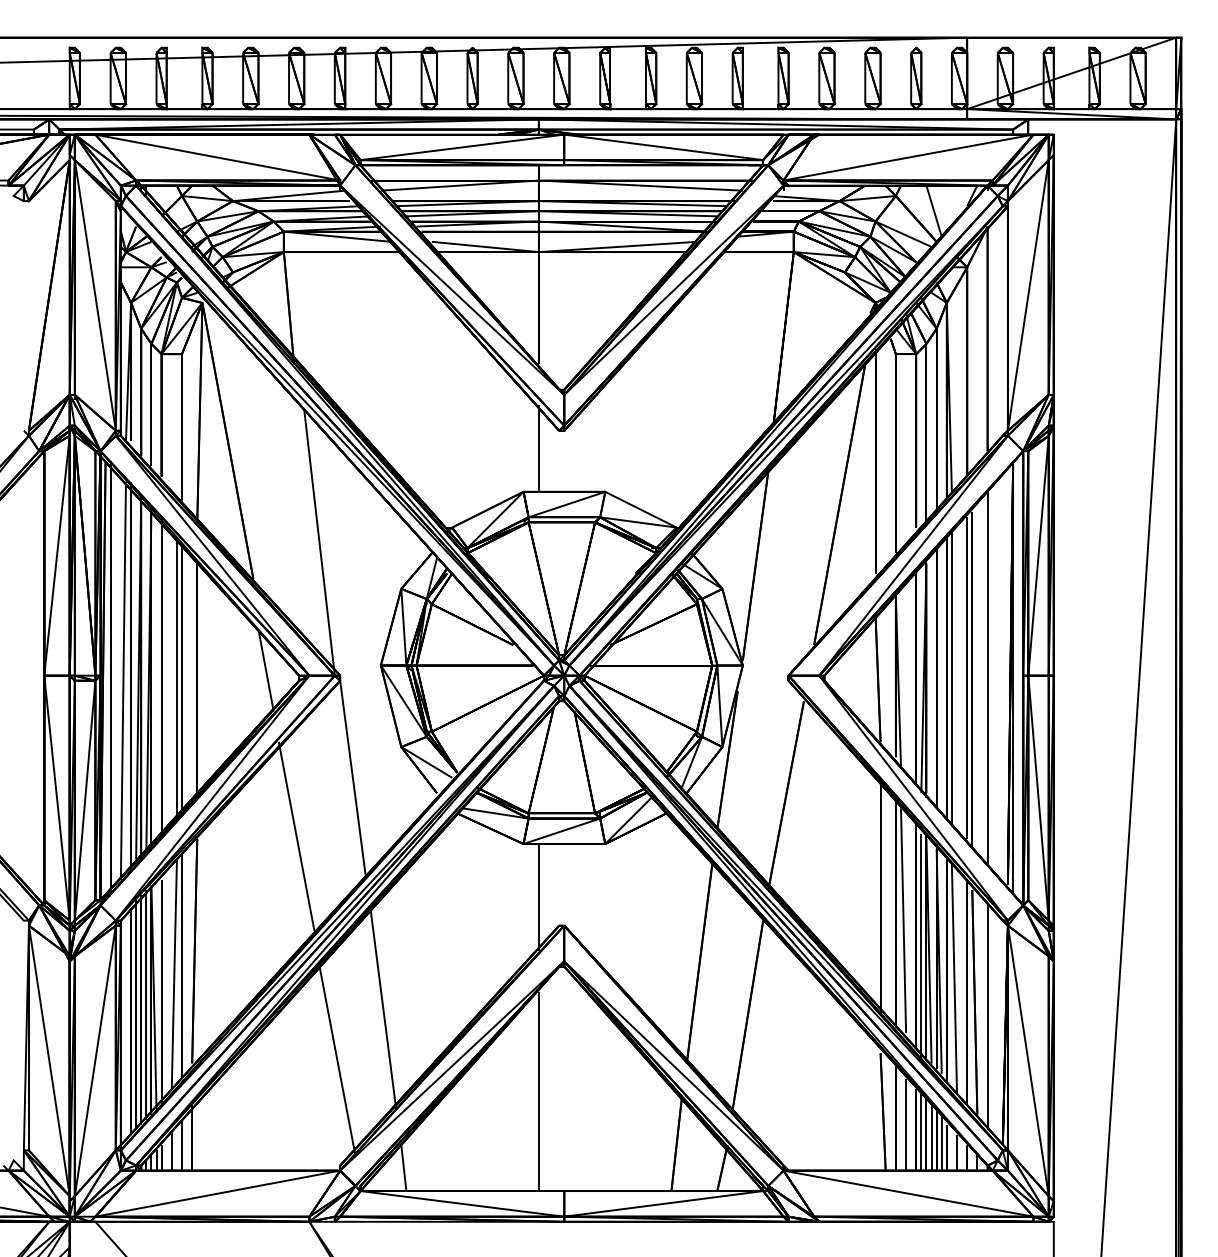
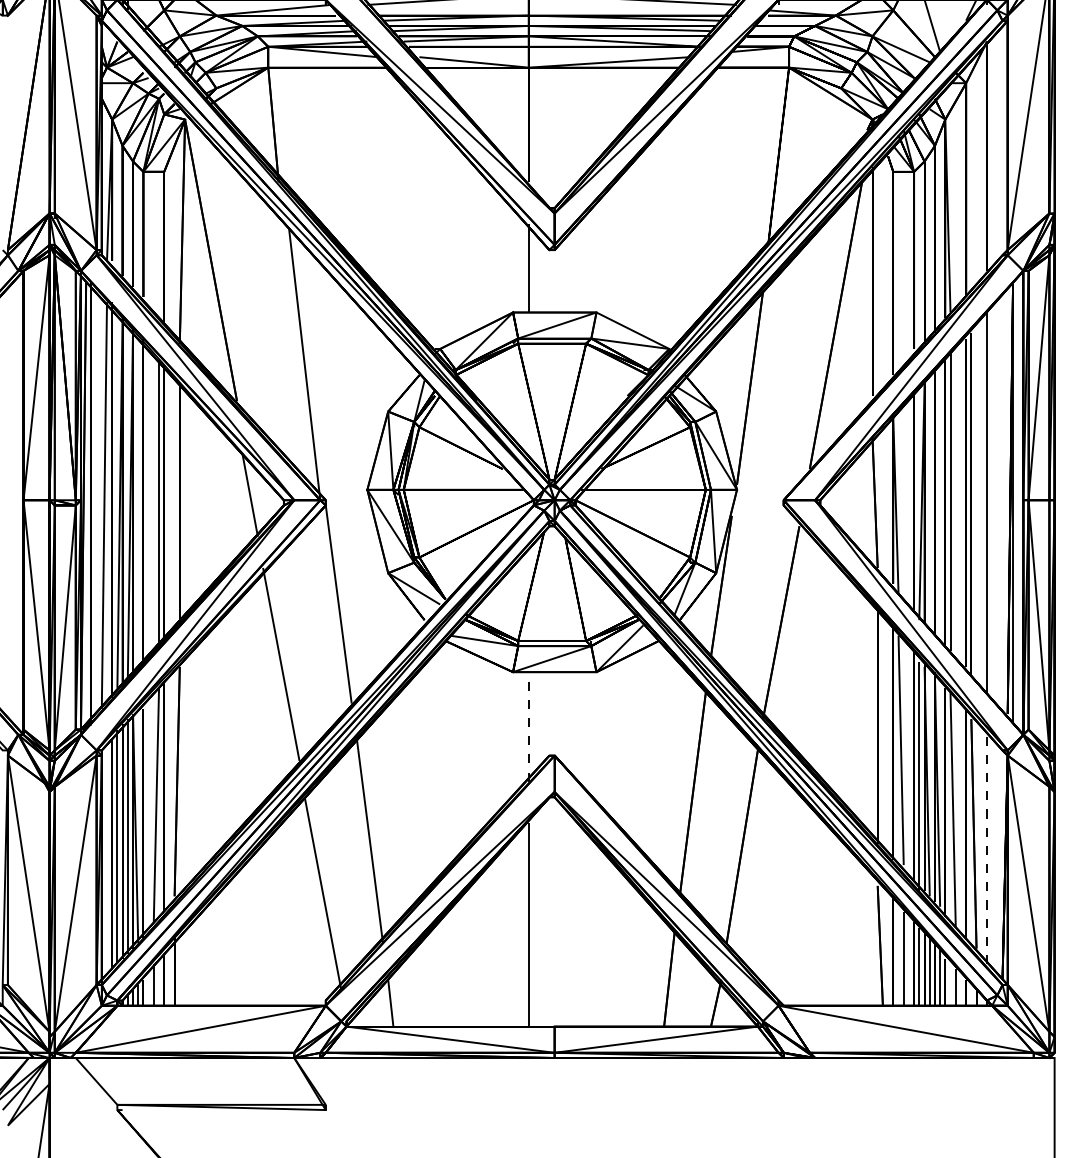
line: (538, 897) -> (528, 726), solid -> dashed
line: (987, 1017) -> (986, 849), solid -> dashed

